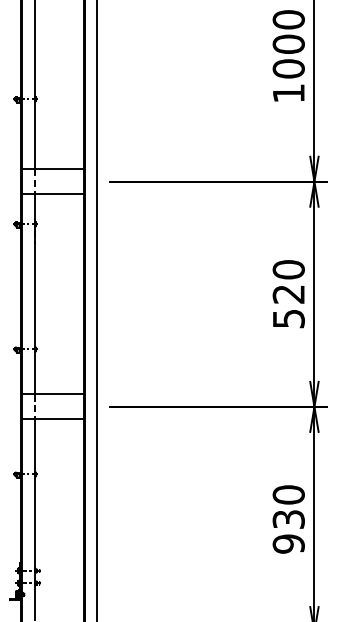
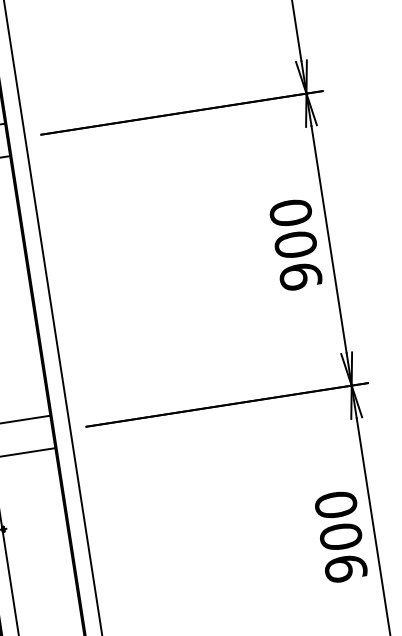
text: (288, 306) -> (297, 260), 520 -> 900
text: (288, 519) -> (340, 536), 930 -> 900

